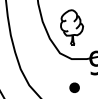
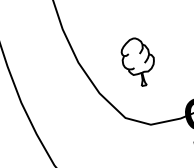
part: (71, 27) -> (137, 62), size x0.7

